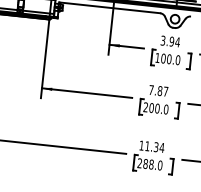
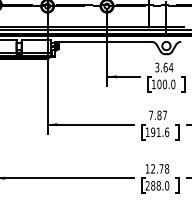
text: (171, 41) -> (165, 67), 3.94 -> 3.64
text: (156, 108) -> (157, 132), 200.0 -> 191.6
text: (155, 146) -> (160, 168), 11.34 -> 12.78

